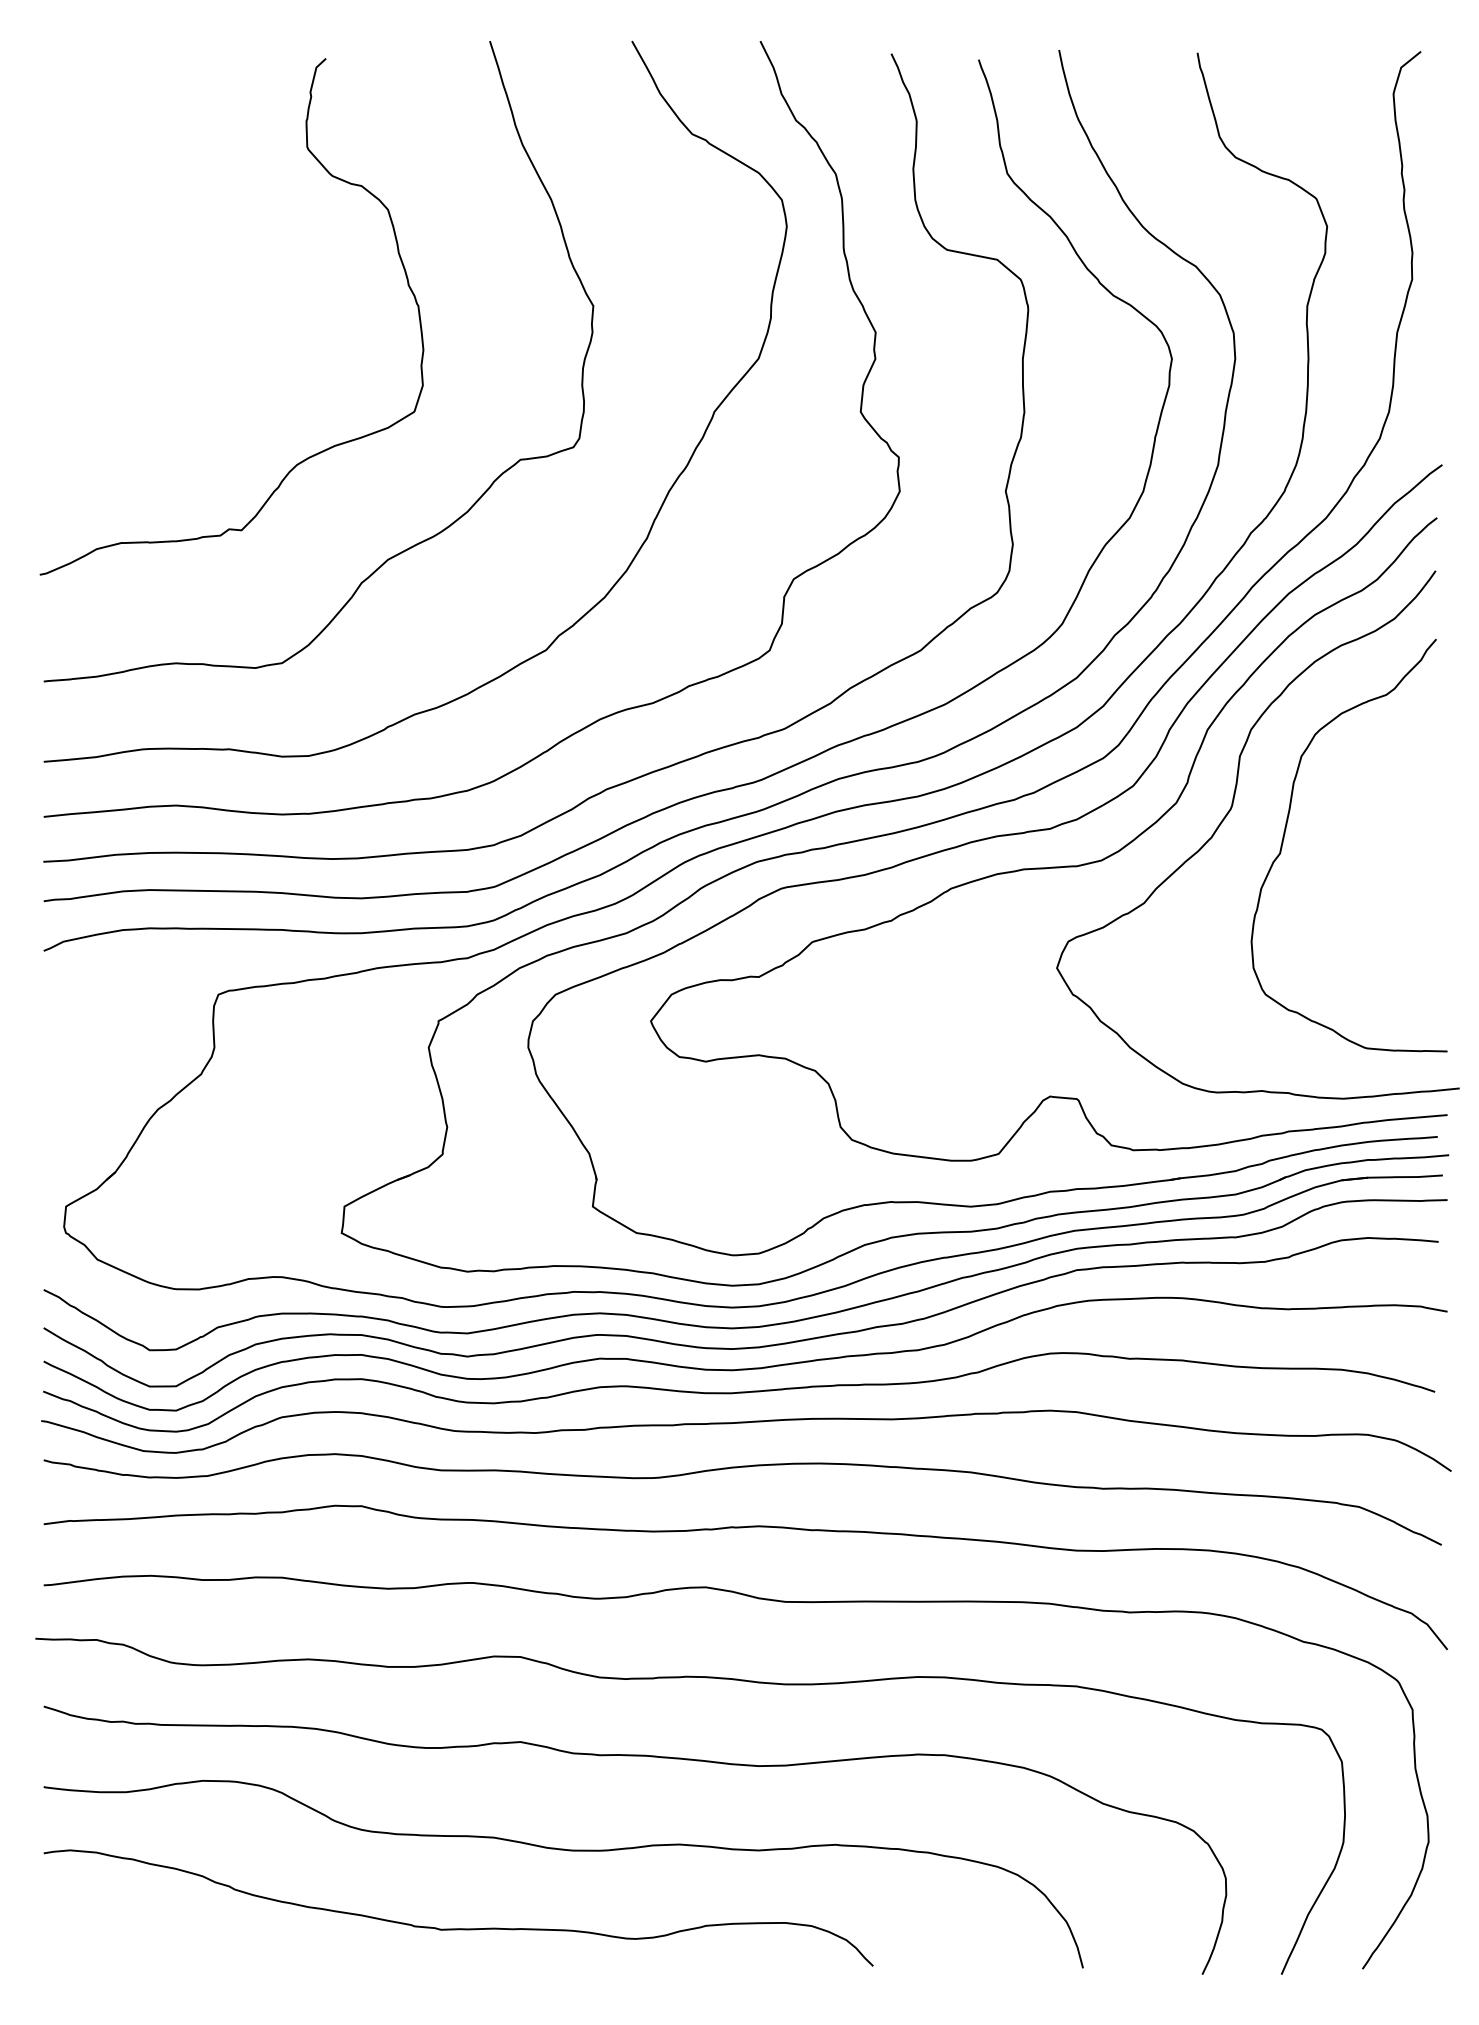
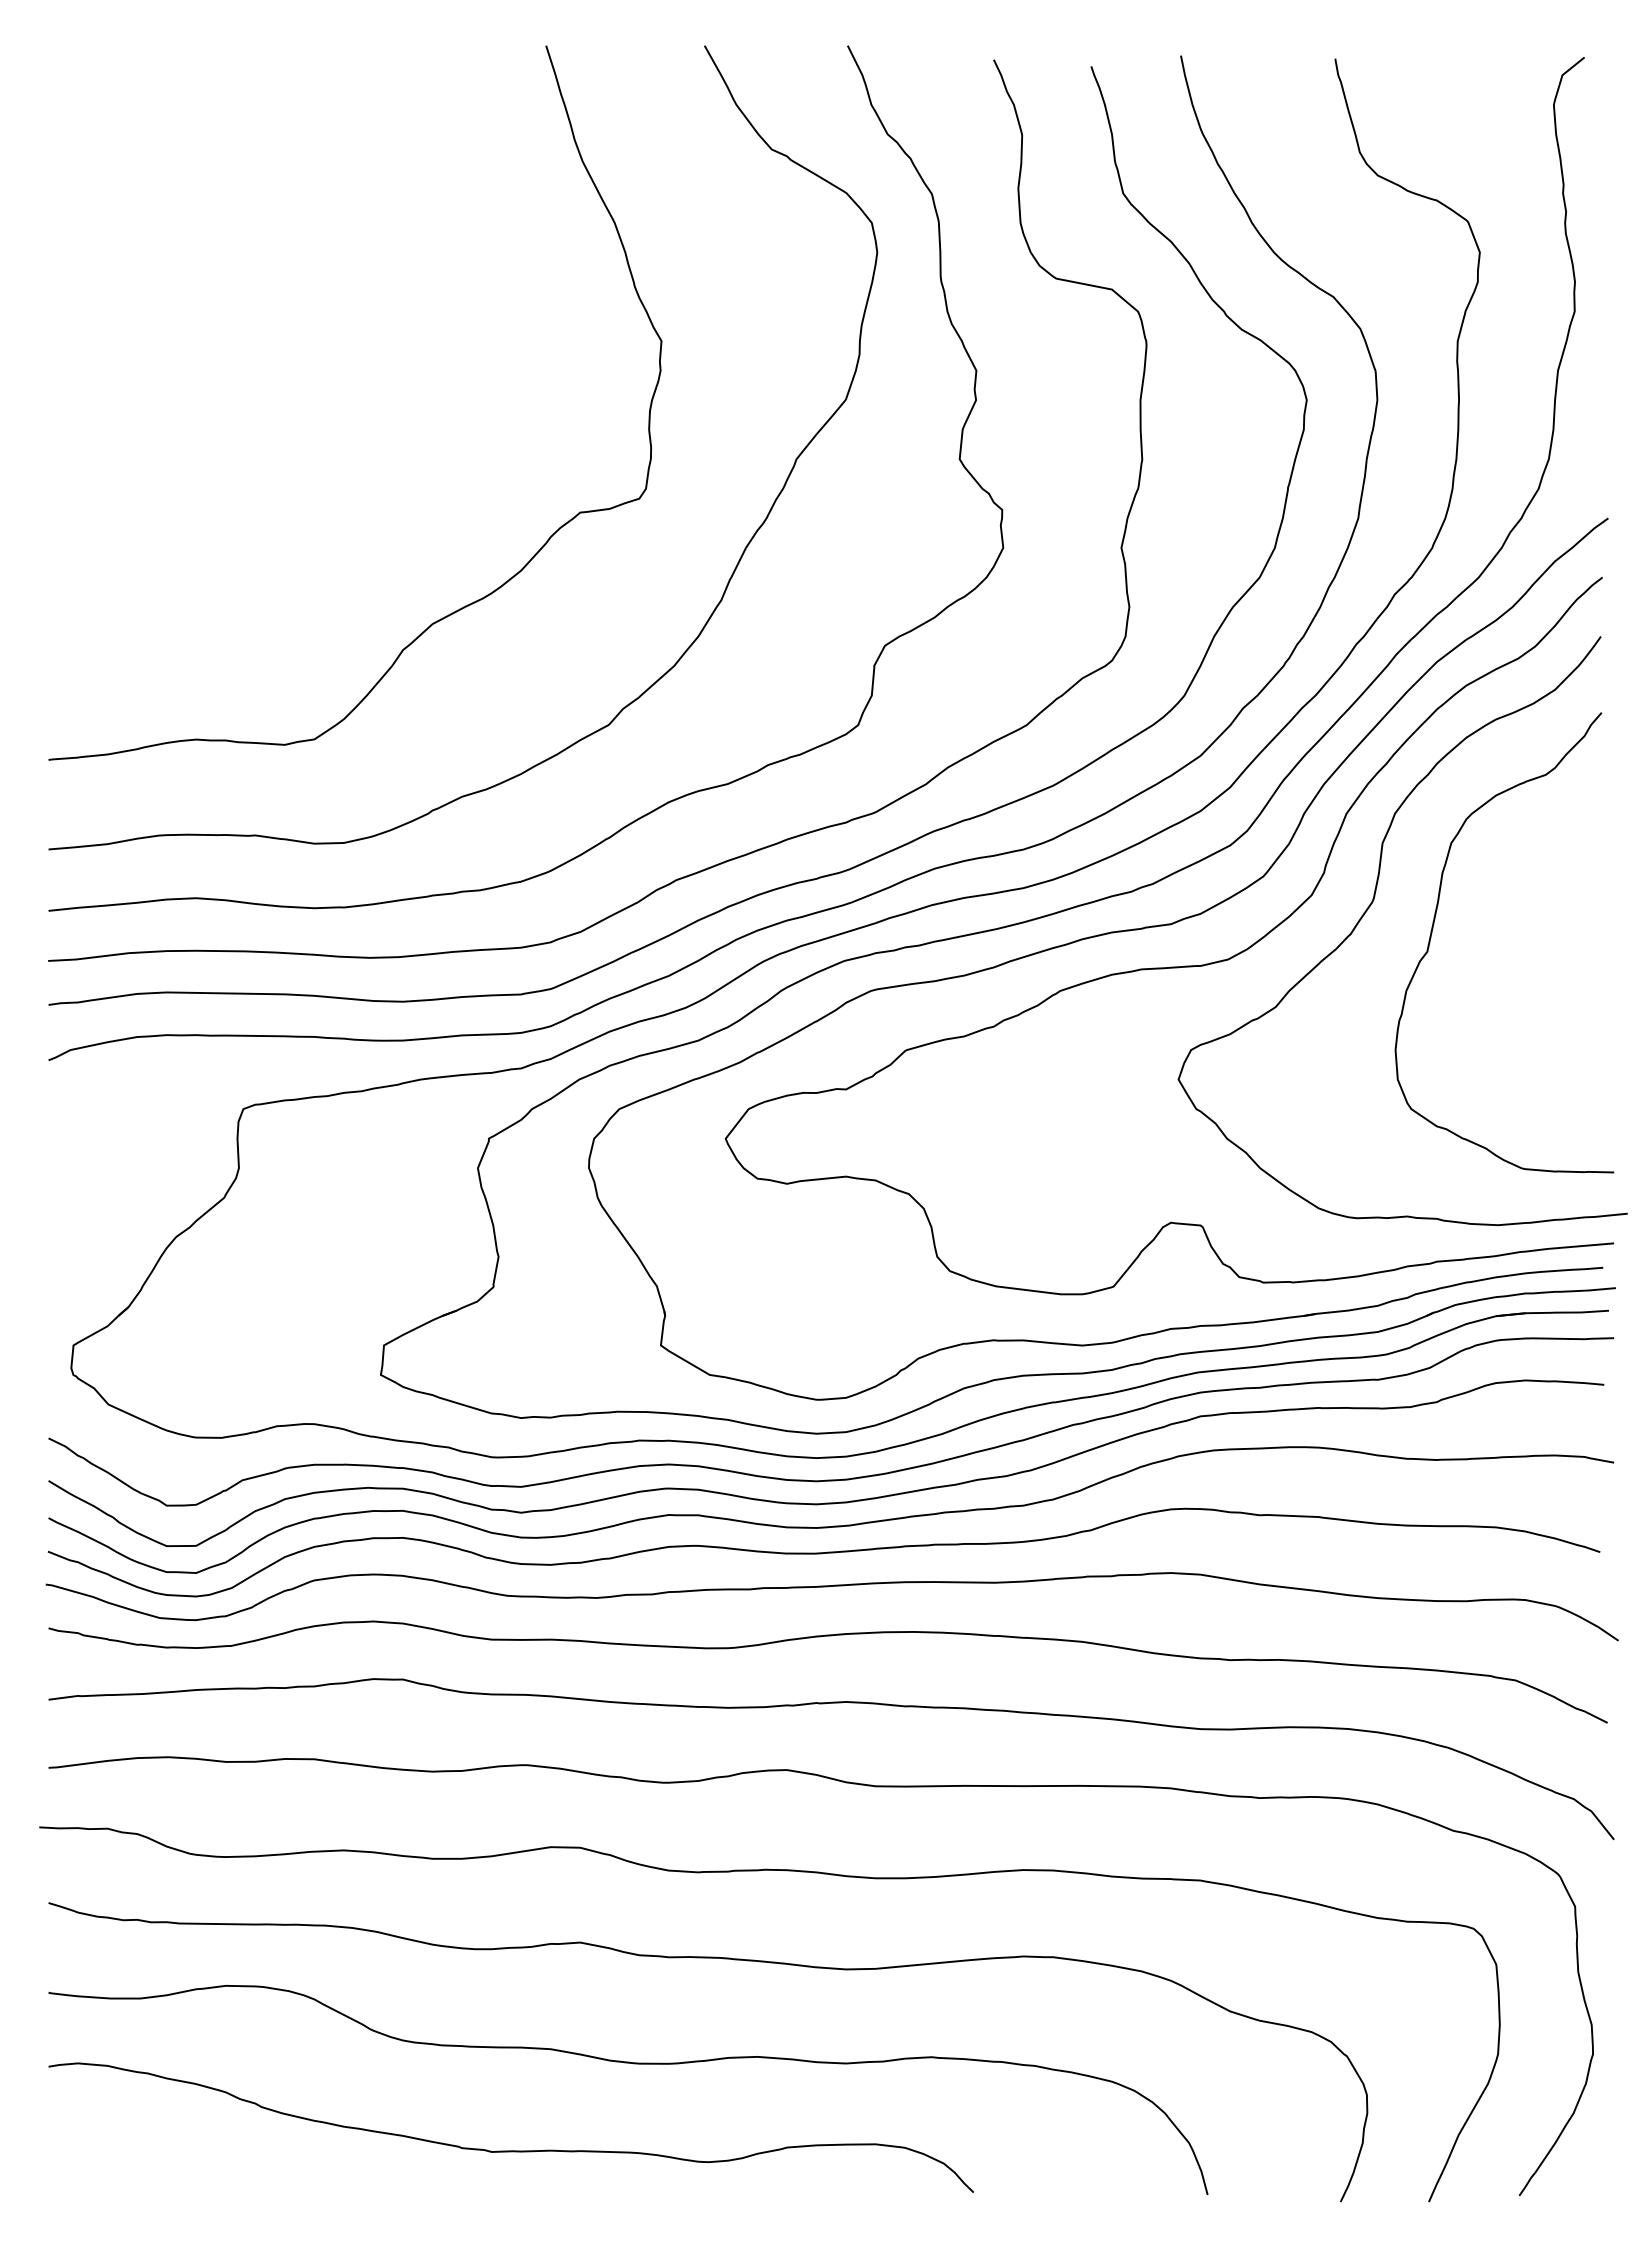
curve: (305, 458) -> (340, 511), removed

